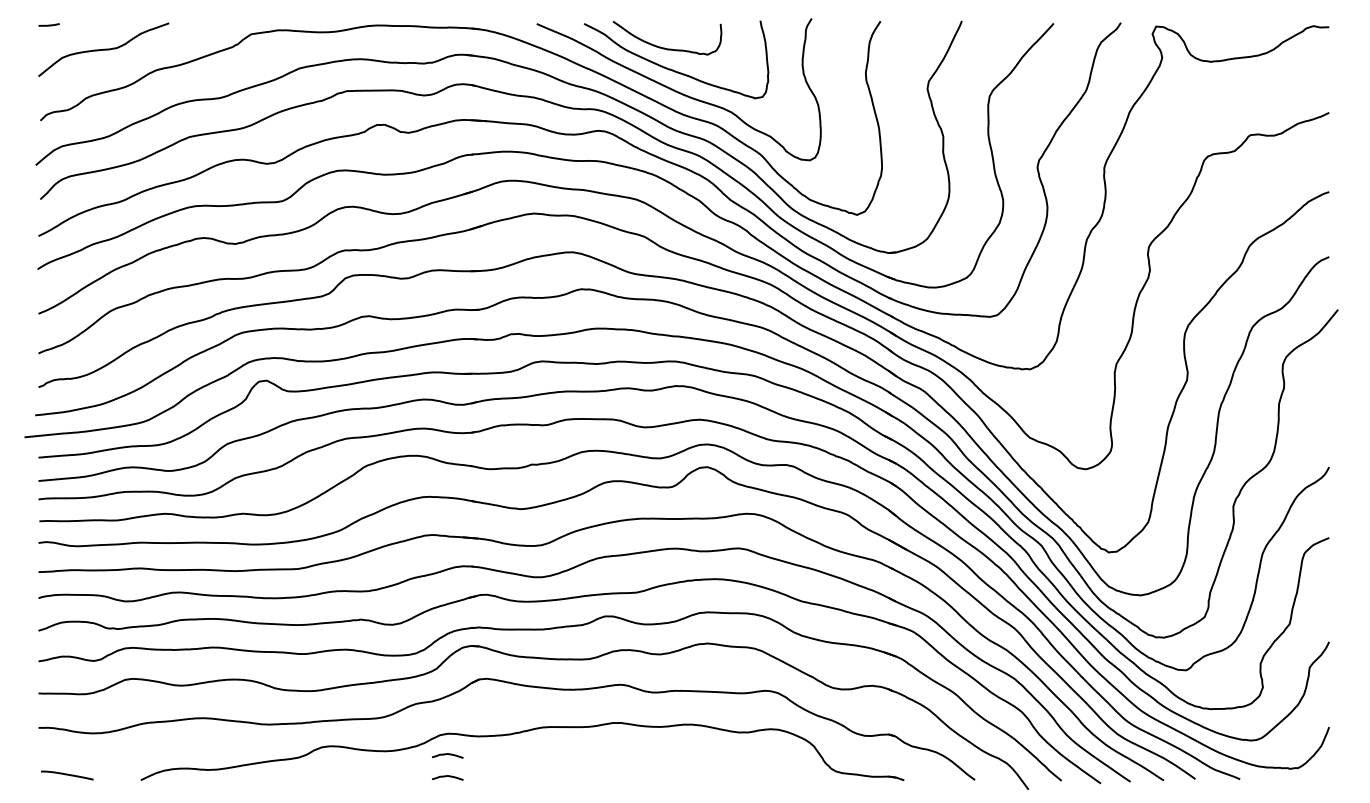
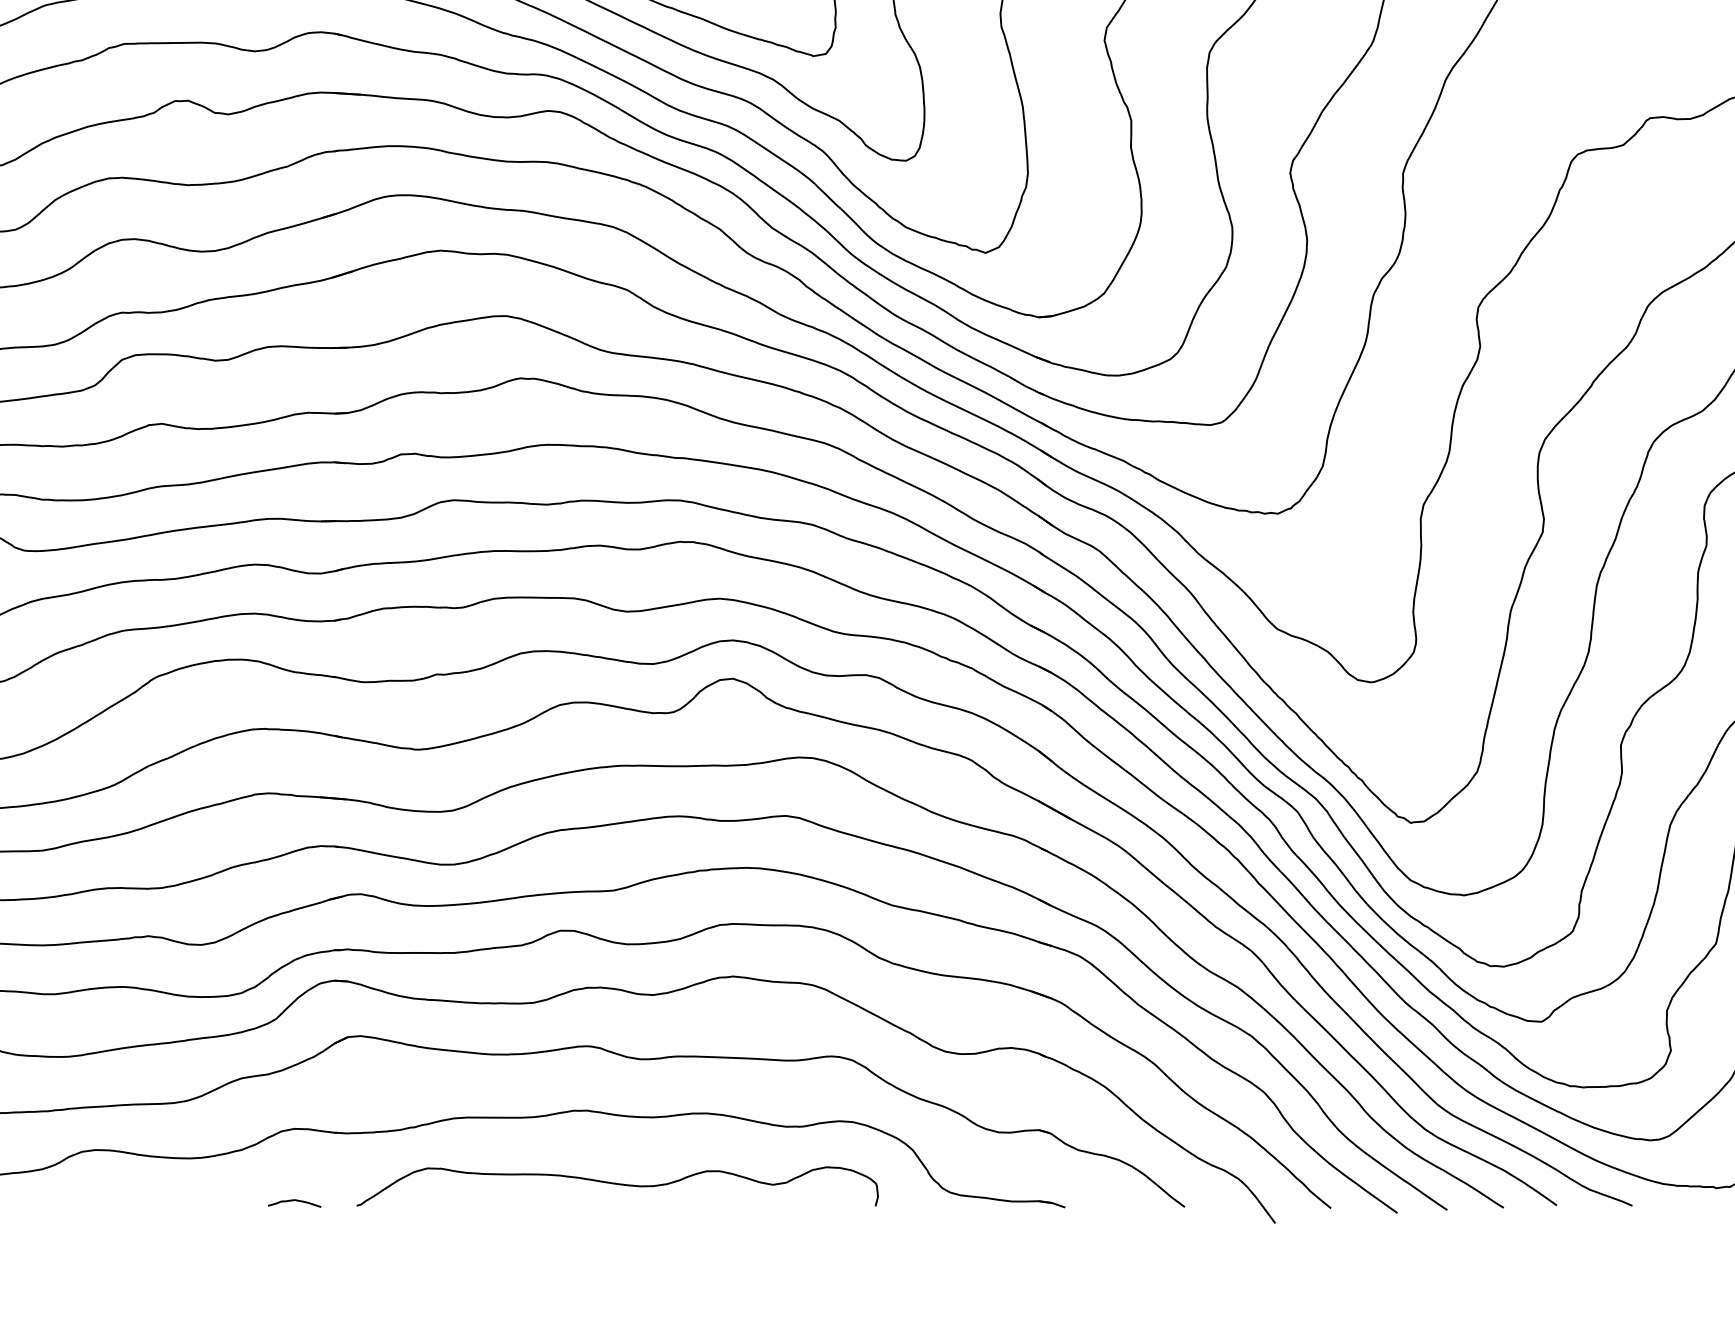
curve: (447, 754) -> (294, 1163), removed
curve: (639, 767) -> (618, 1185), added

